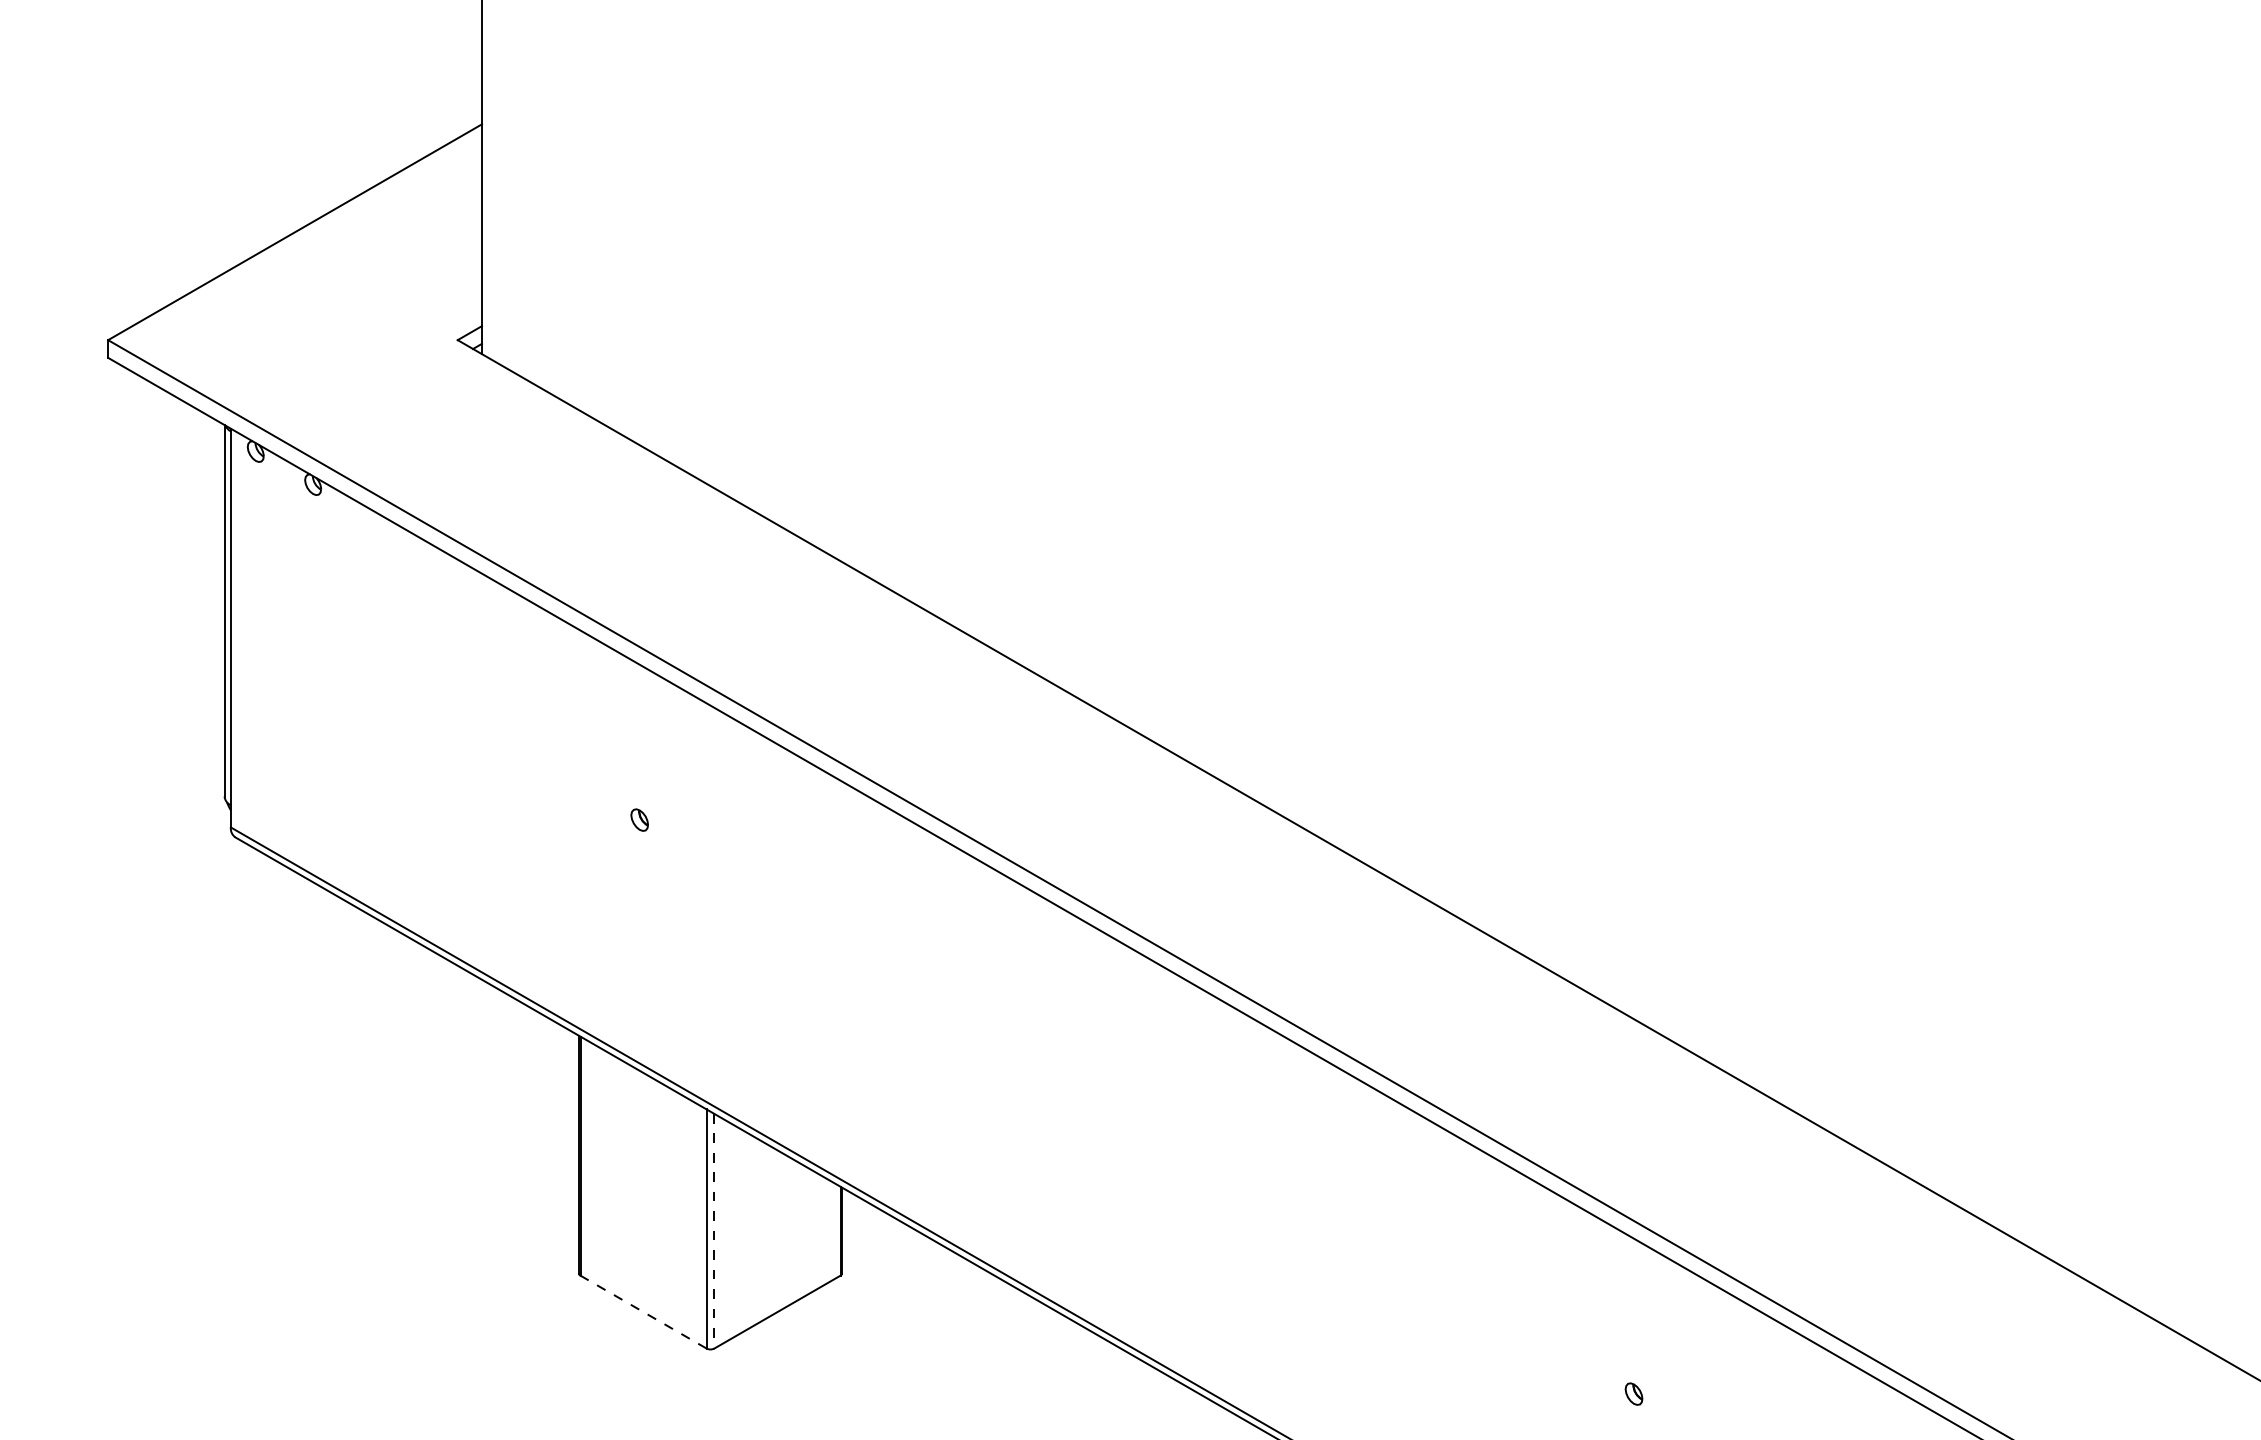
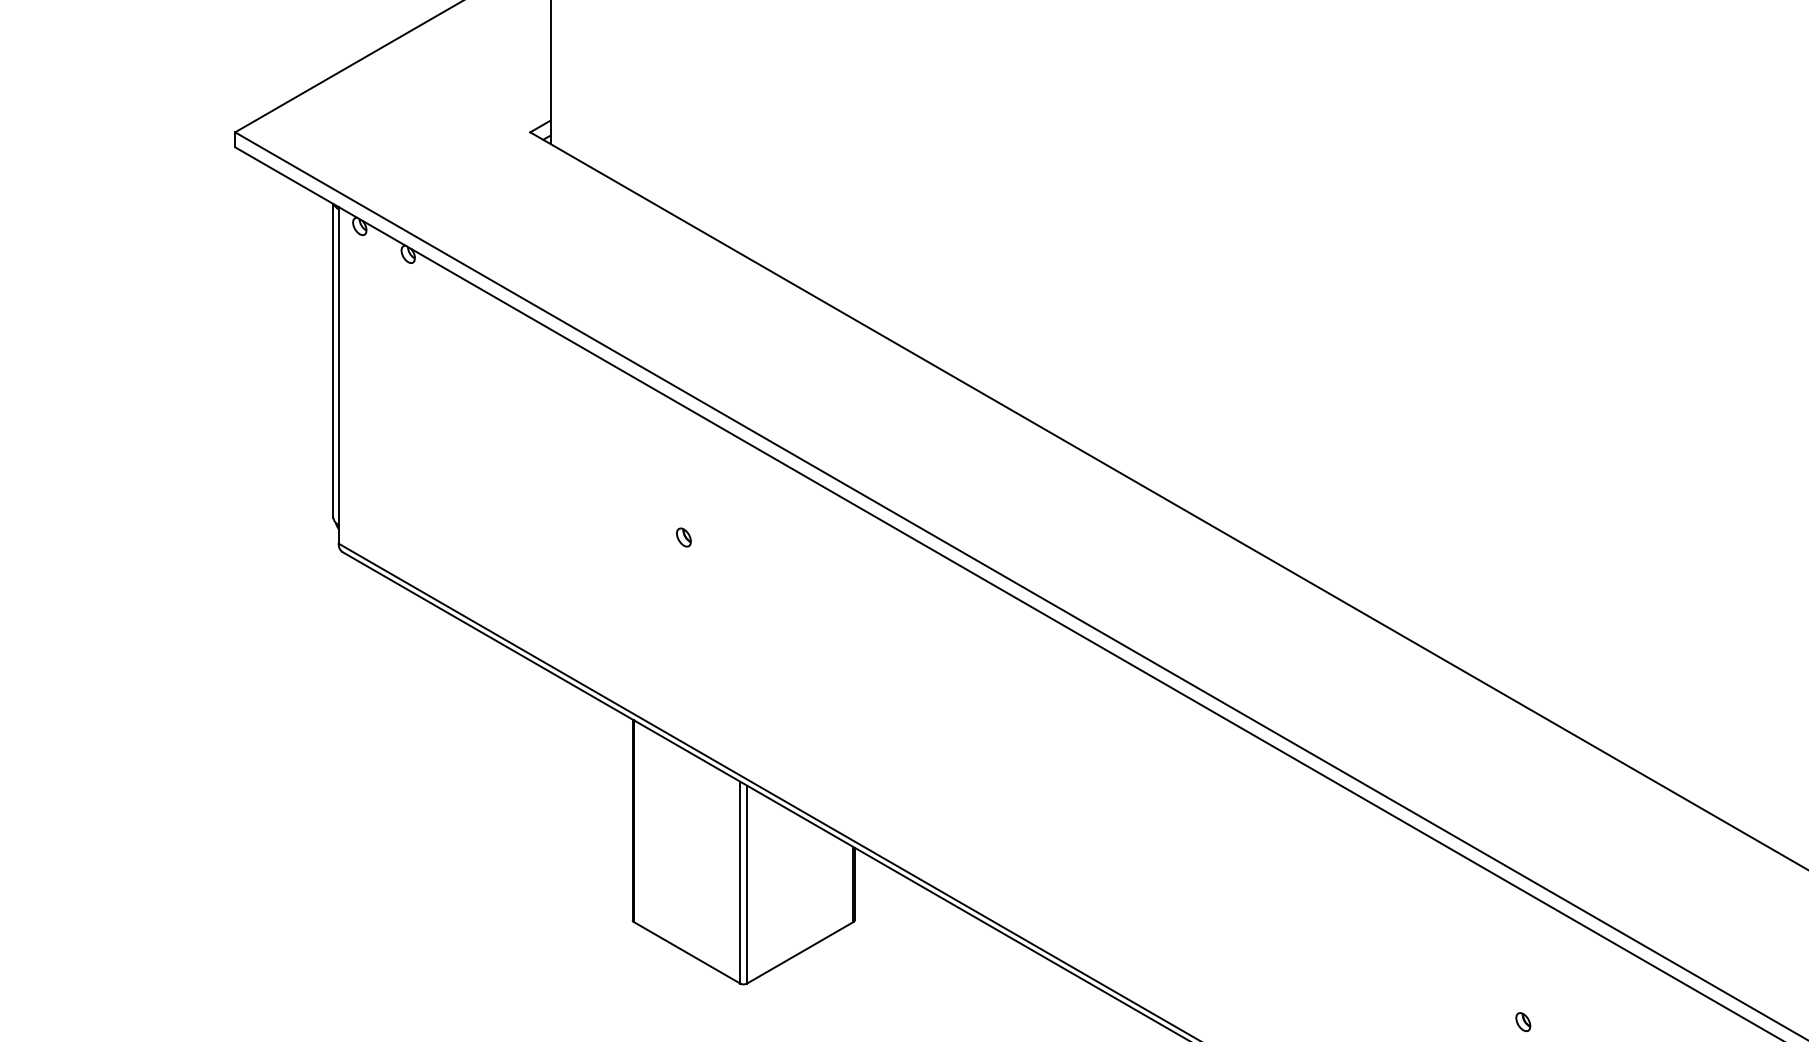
line: (714, 1231) -> (747, 884), dashed -> solid
line: (643, 1312) -> (687, 953), dashed -> solid

